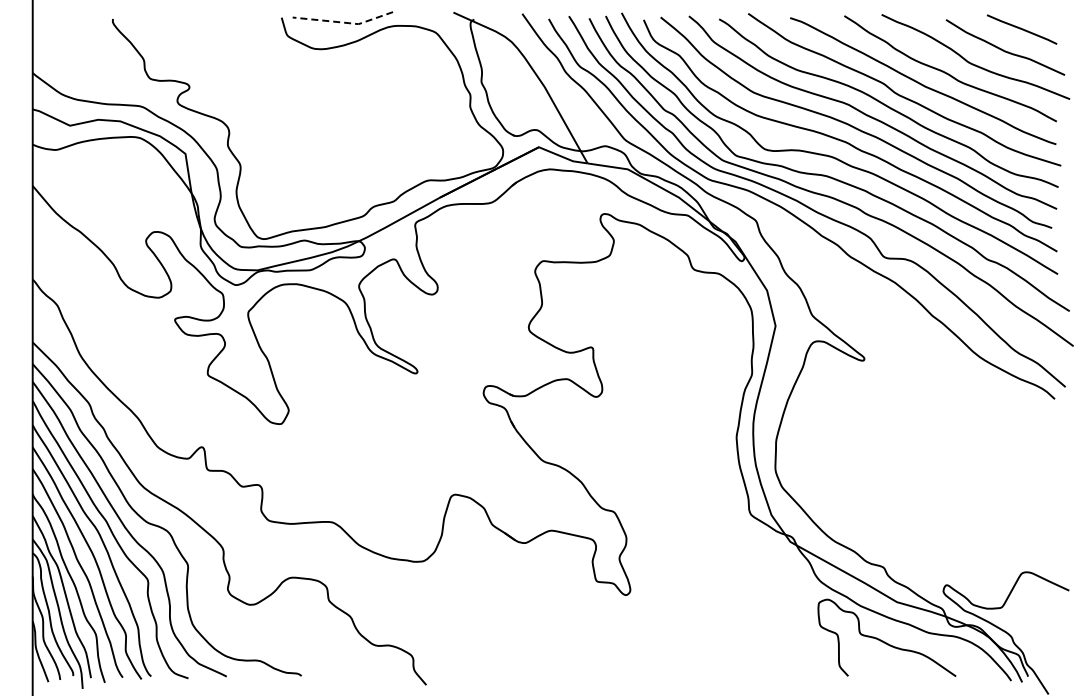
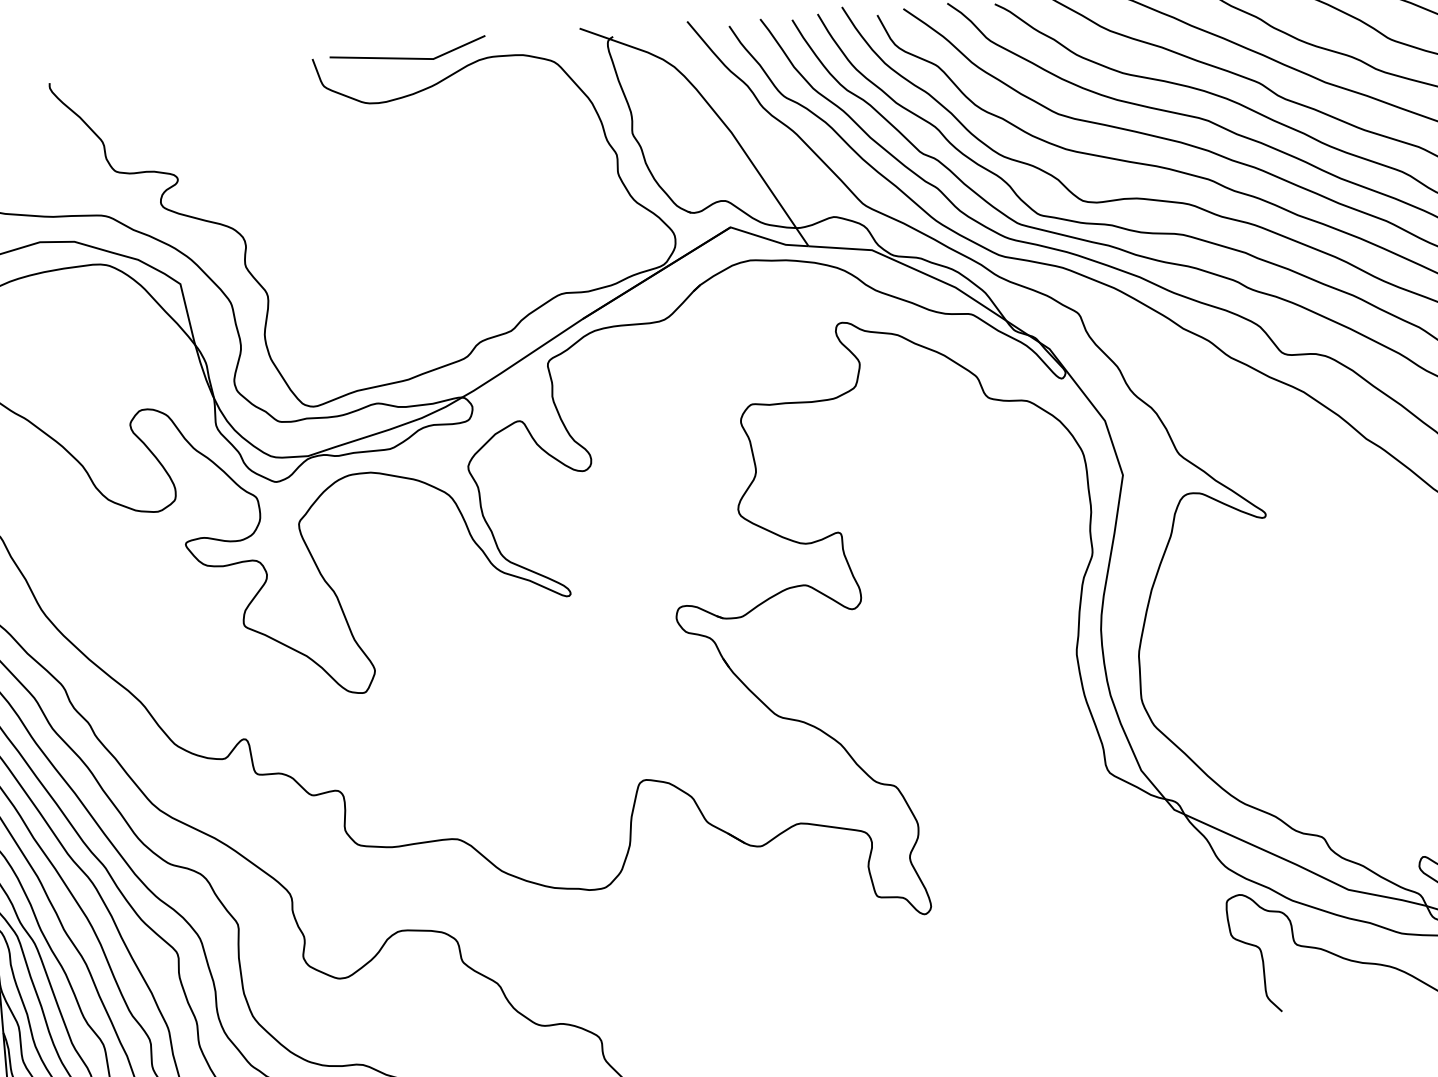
line: (343, 22) -> (409, 58), dashed -> solid

